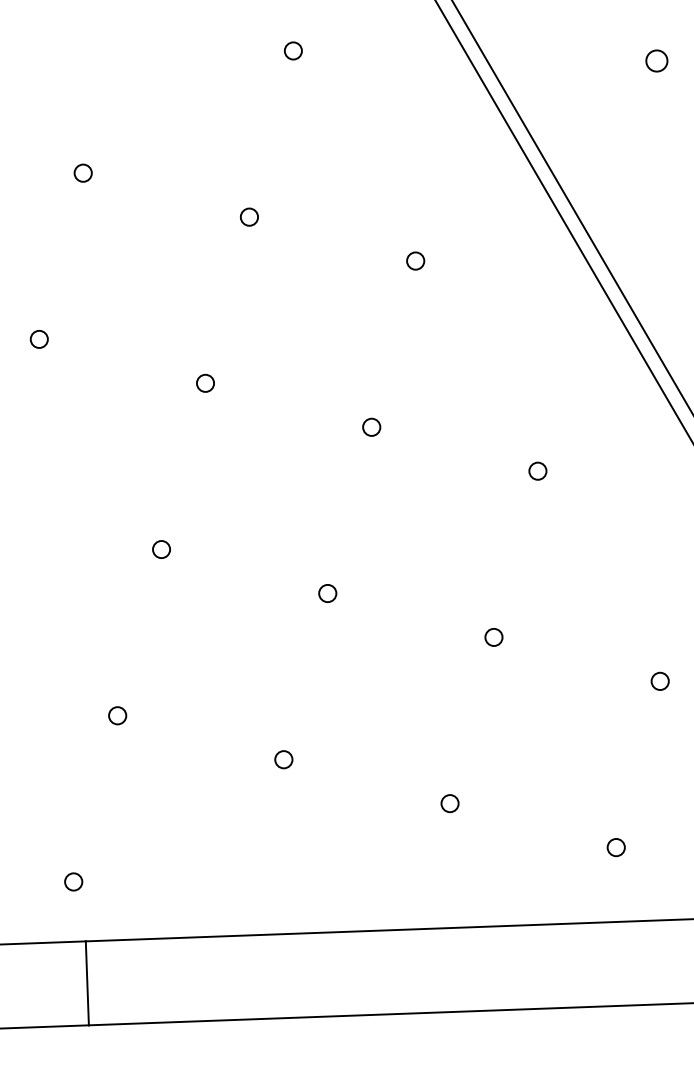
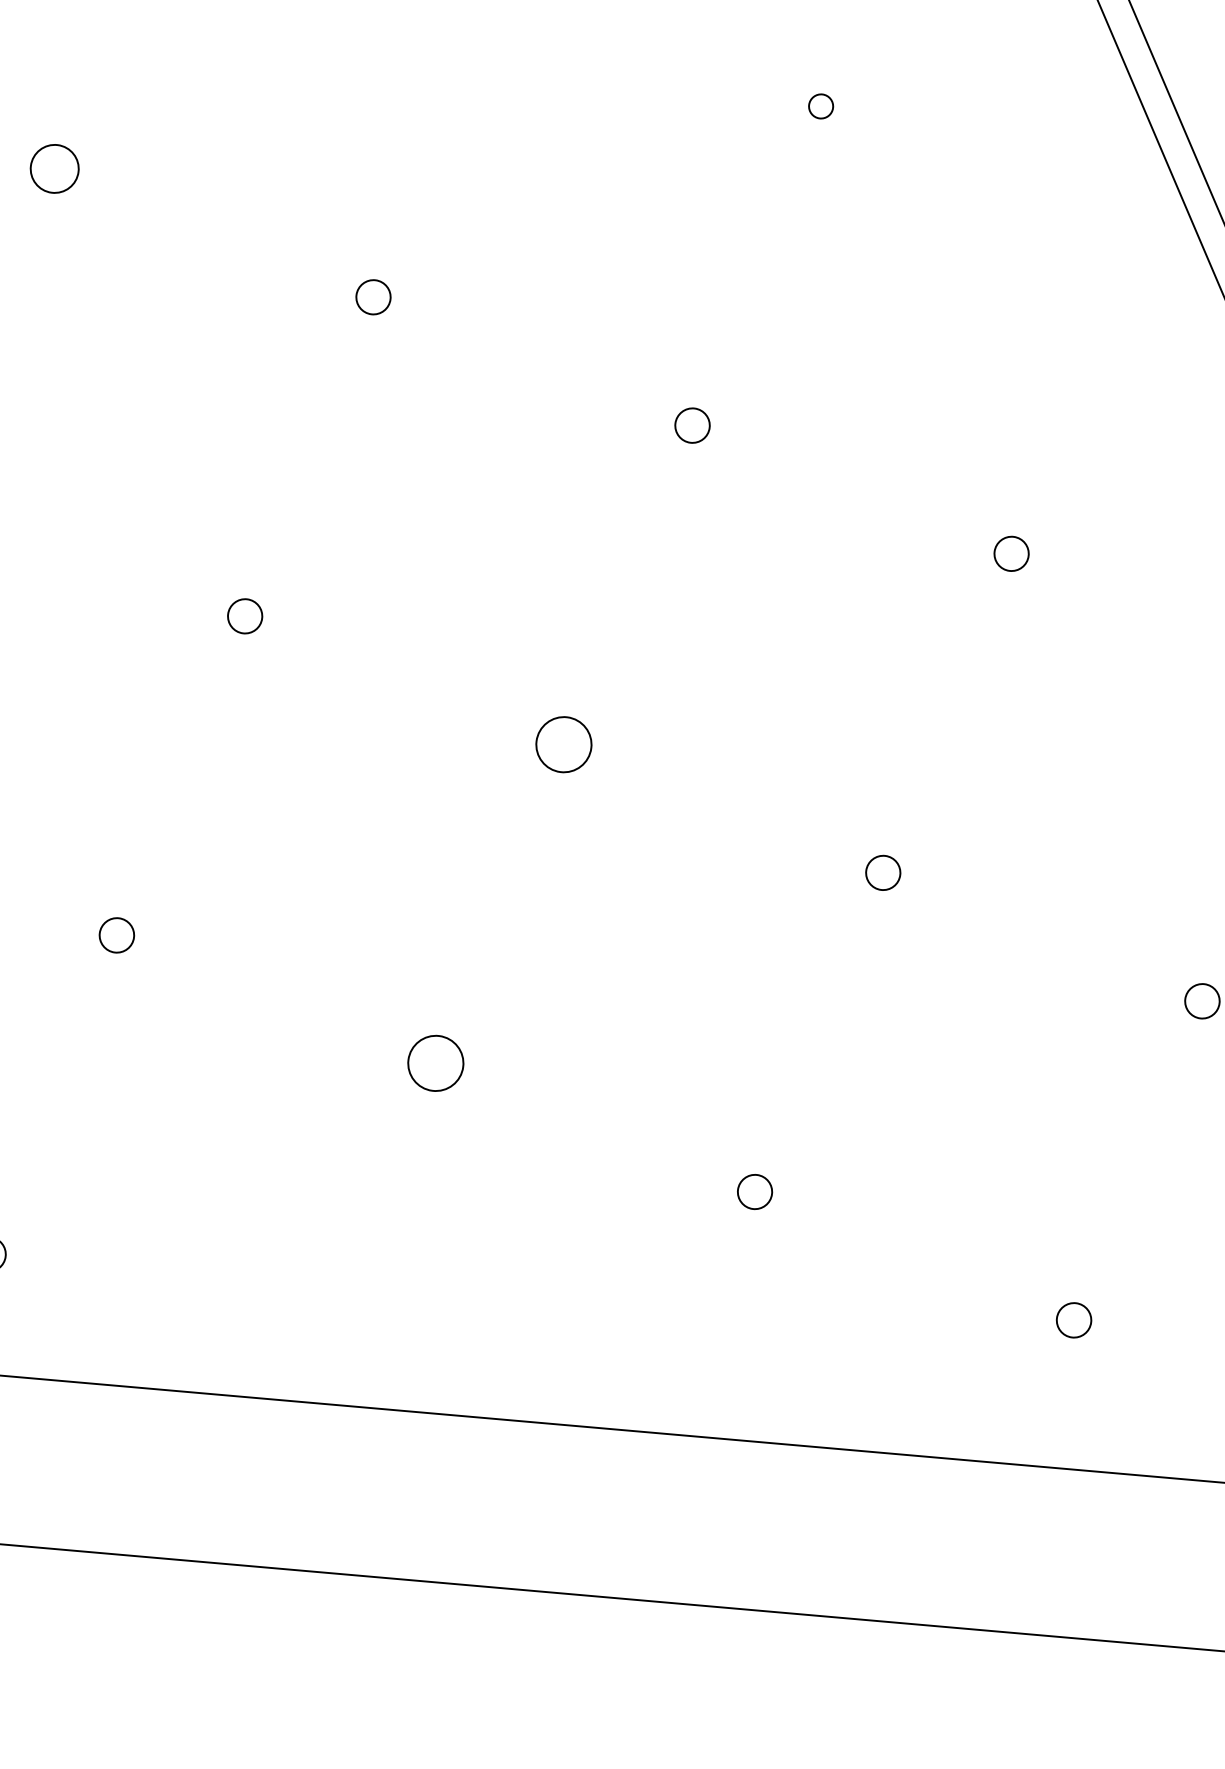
circle: (415, 260) -> (820, 105), size x0.7
circle: (38, 339) -> (52, 168), size x1.4
circle: (327, 593) -> (563, 744), size x1.6
circle: (283, 759) -> (435, 1063), size x1.6

